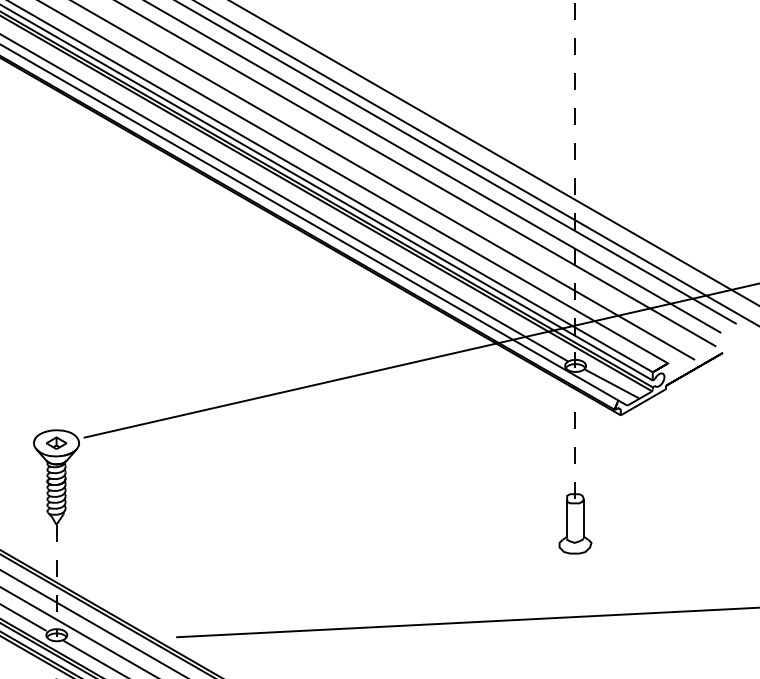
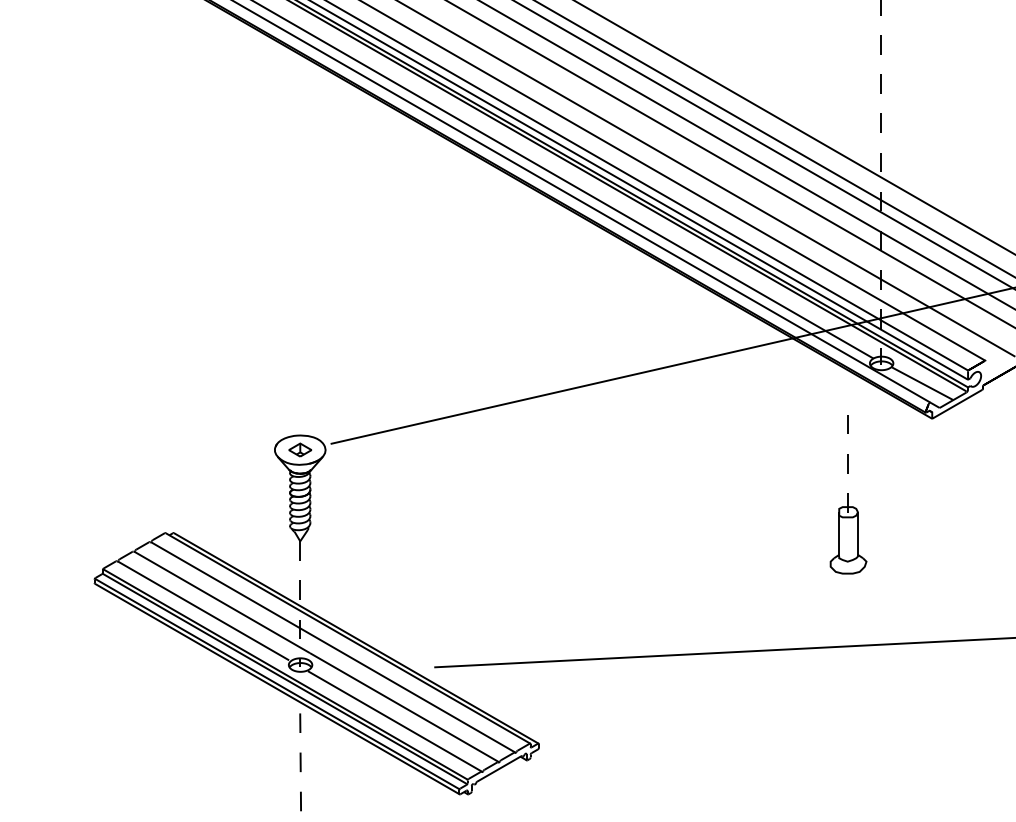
part: (575, 482) -> (848, 494), moved

